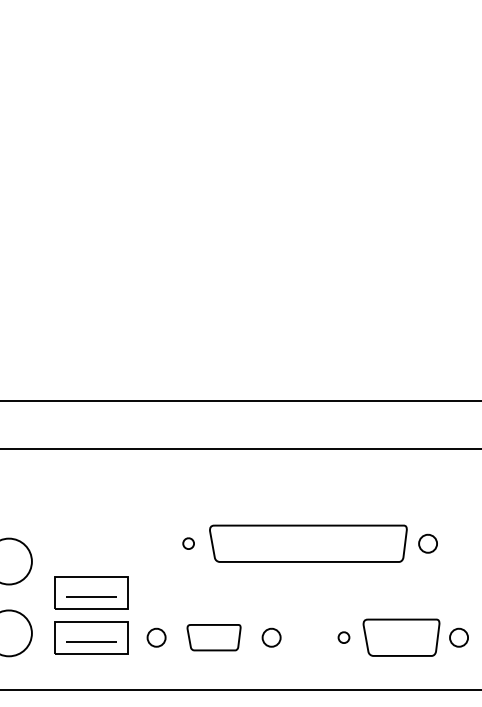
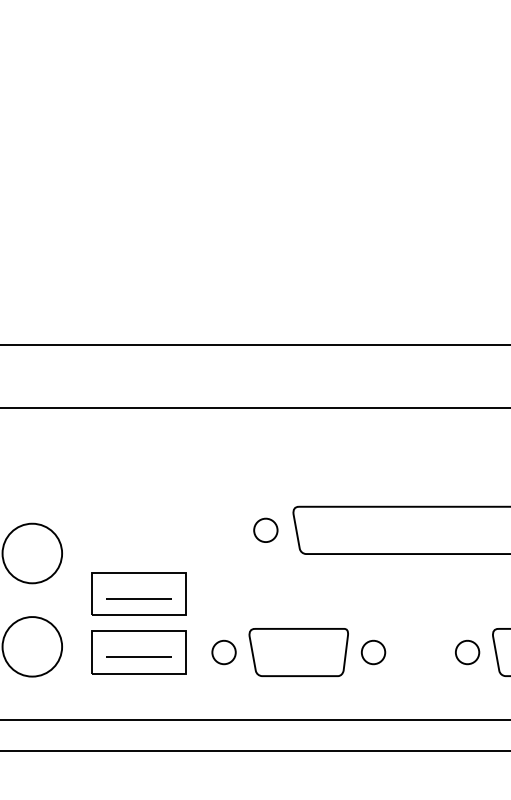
part: (188, 543) -> (265, 530), size x1.67
part: (213, 637) -> (297, 652), size x1.43
part: (343, 637) -> (466, 652), size x1.67

